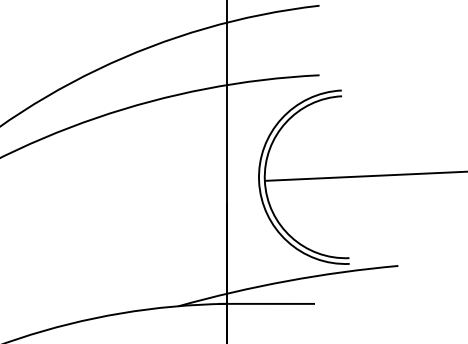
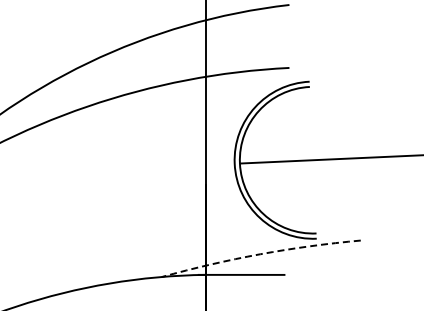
arc: (287, 281) -> (260, 254), solid -> dashed

